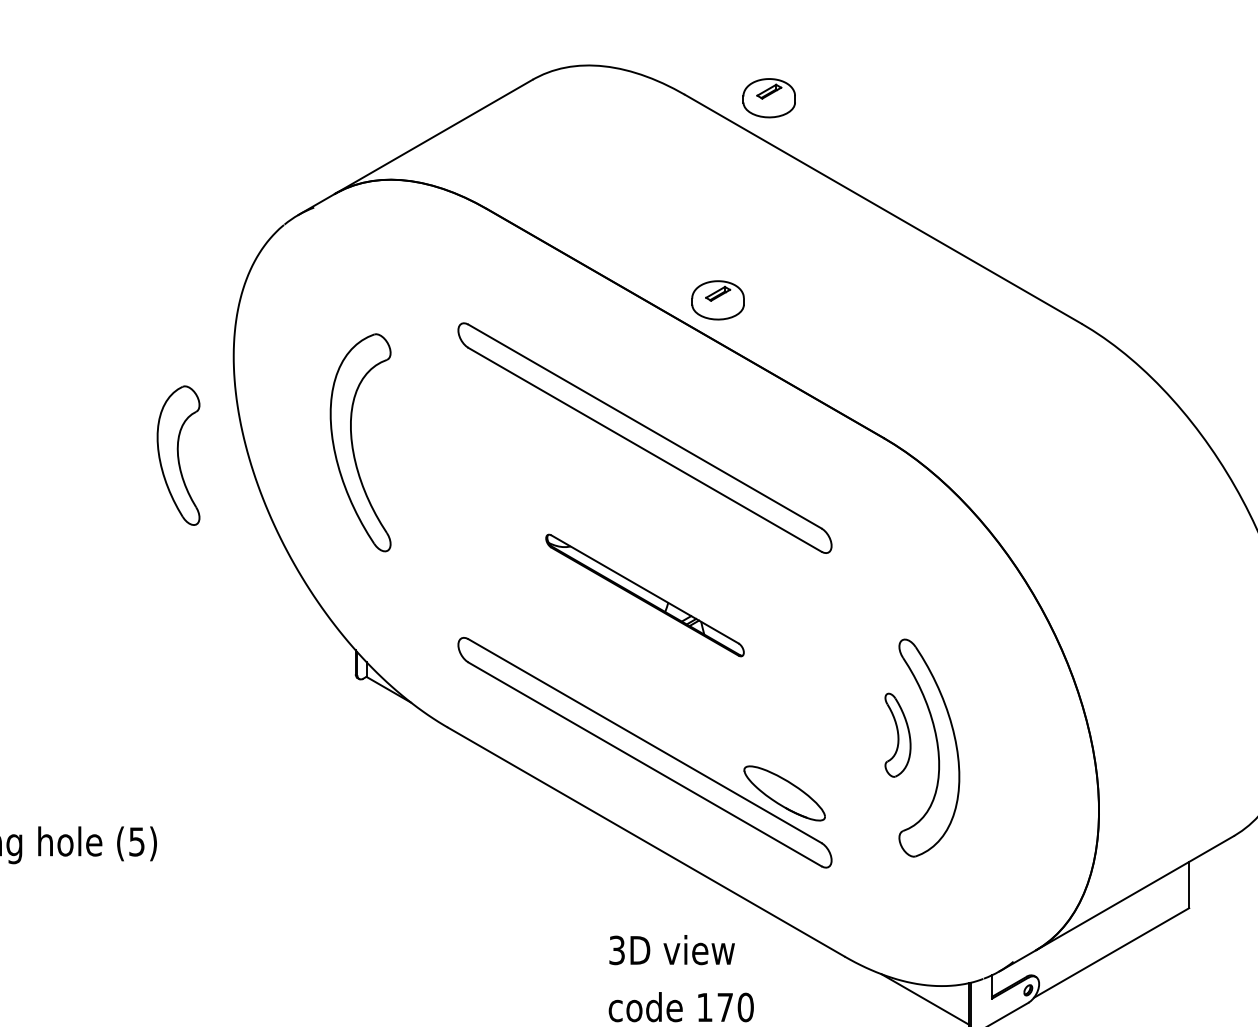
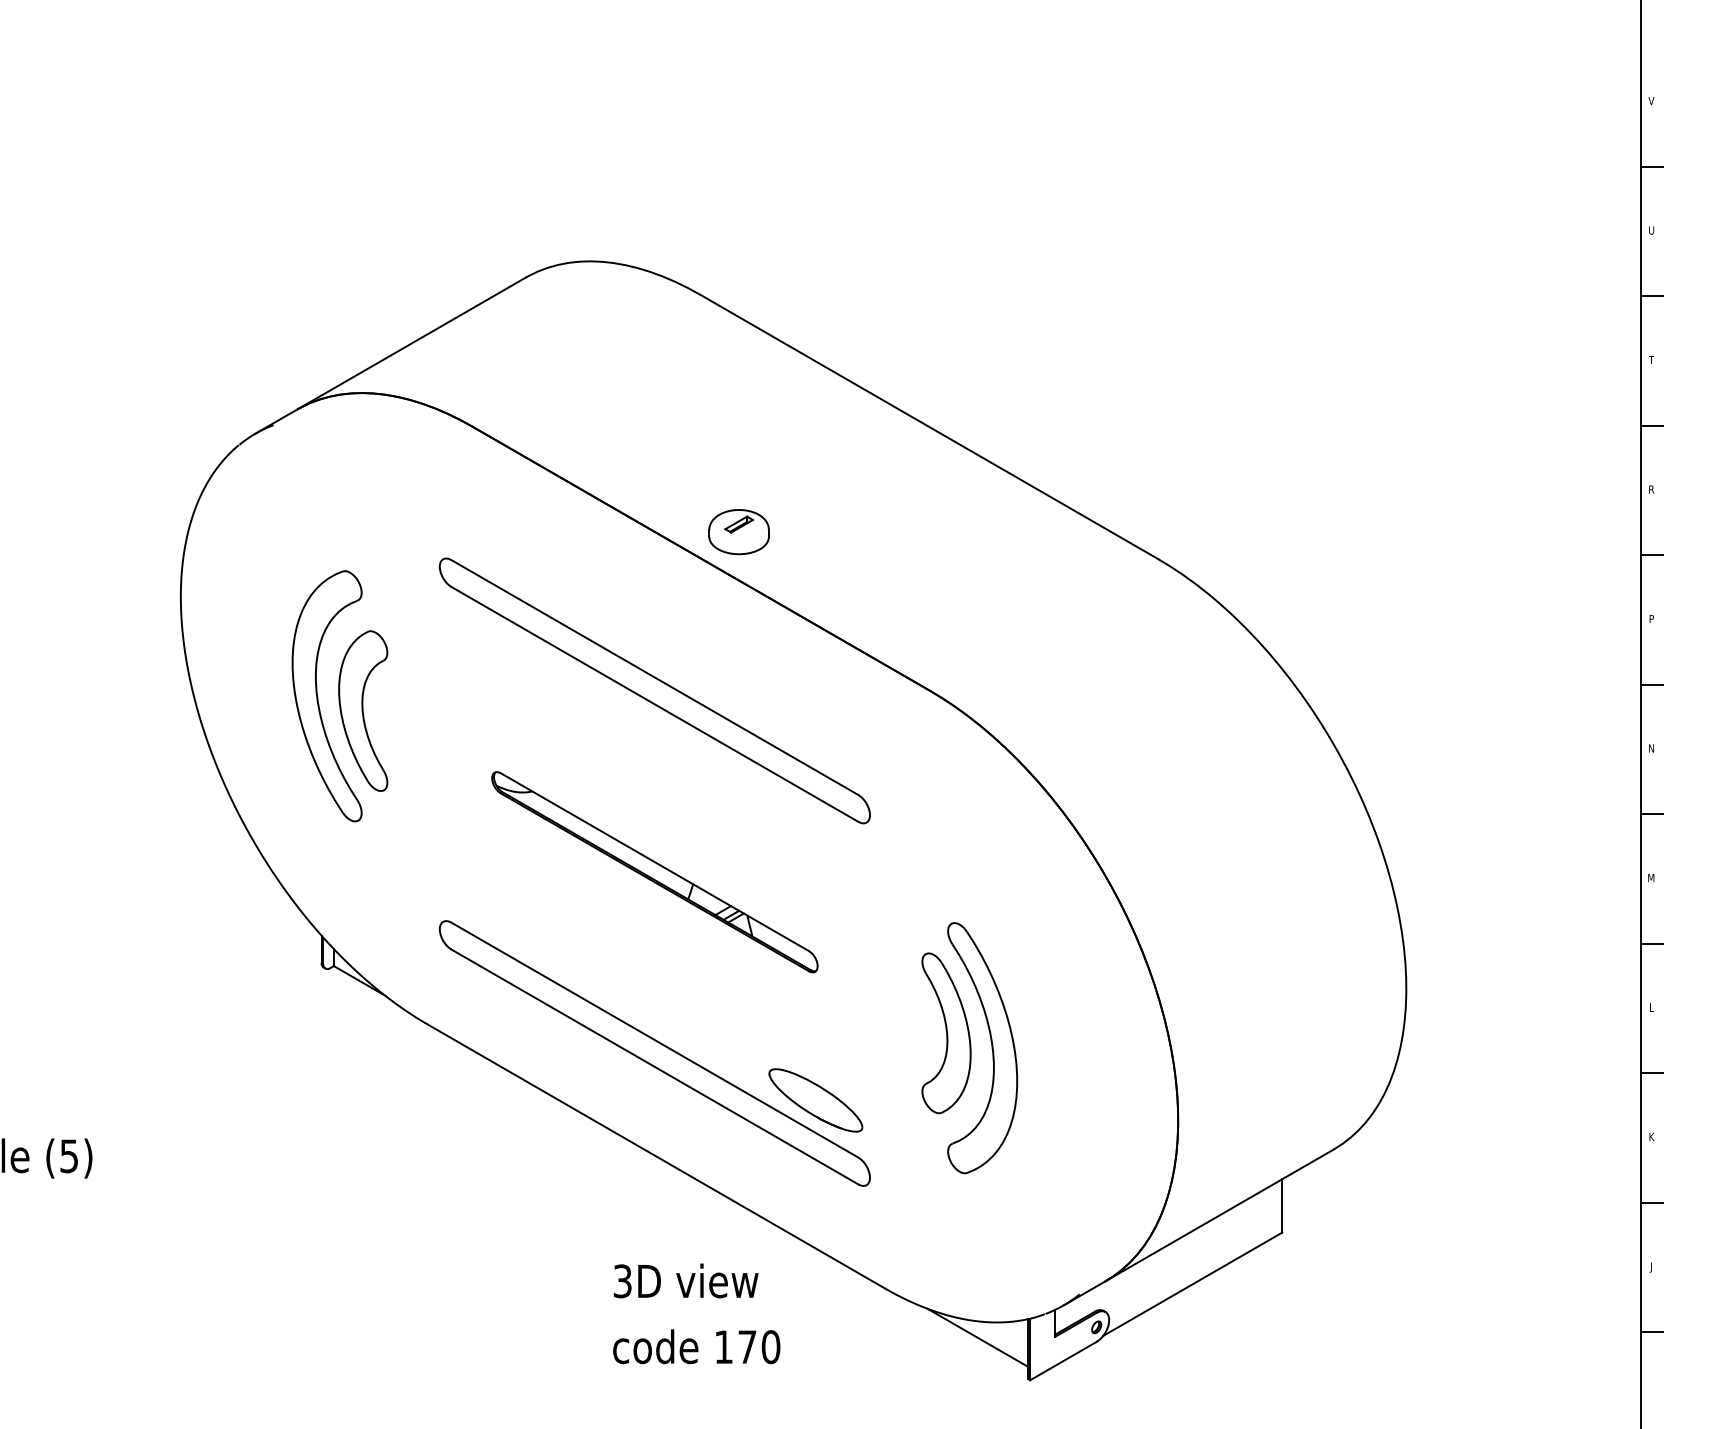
part: (768, 98) -> (797, 299), removed
part: (178, 455) -> (363, 710), moved
part: (644, 595) -> (654, 872), size x1.43
part: (898, 735) -> (946, 1033), size x1.67

